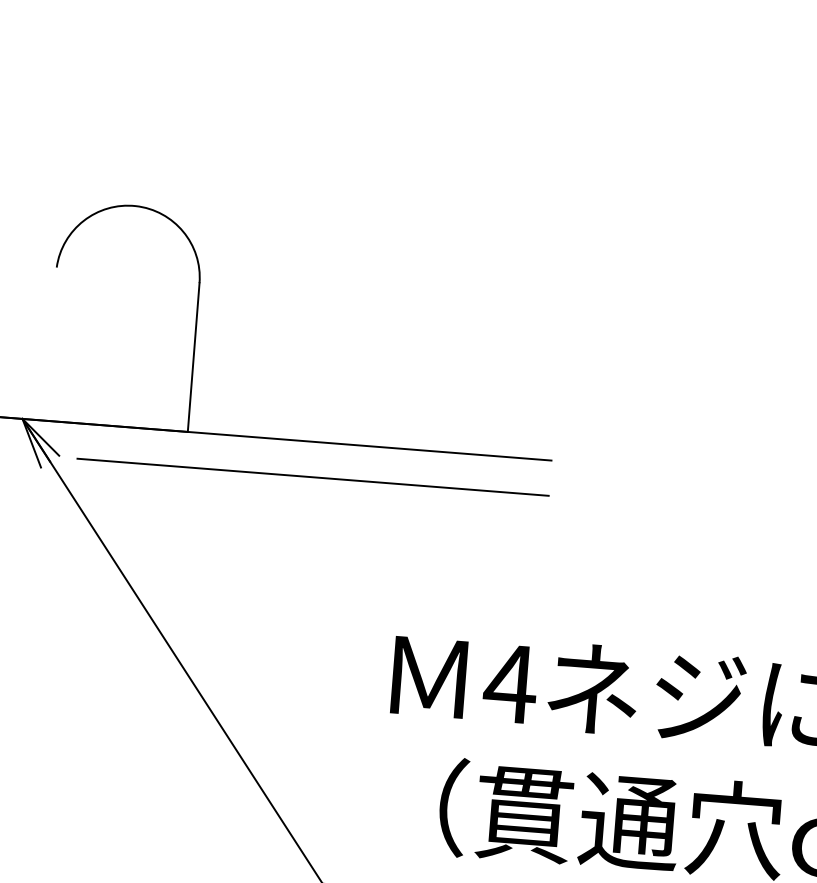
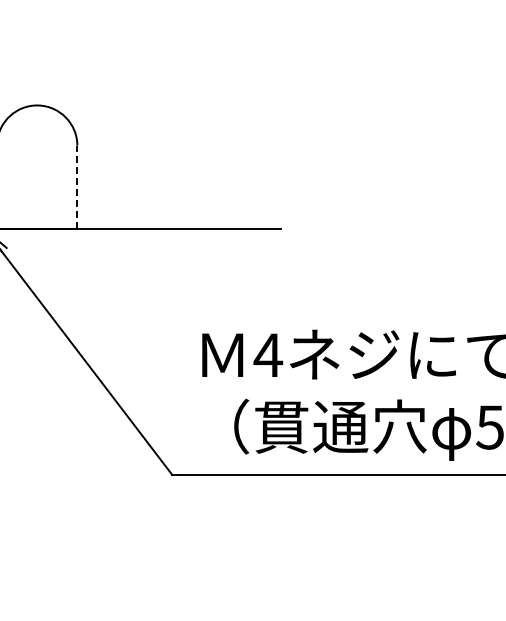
line: (193, 357) -> (77, 187), solid -> dashed
line: (313, 476) -> (149, 248), removed

